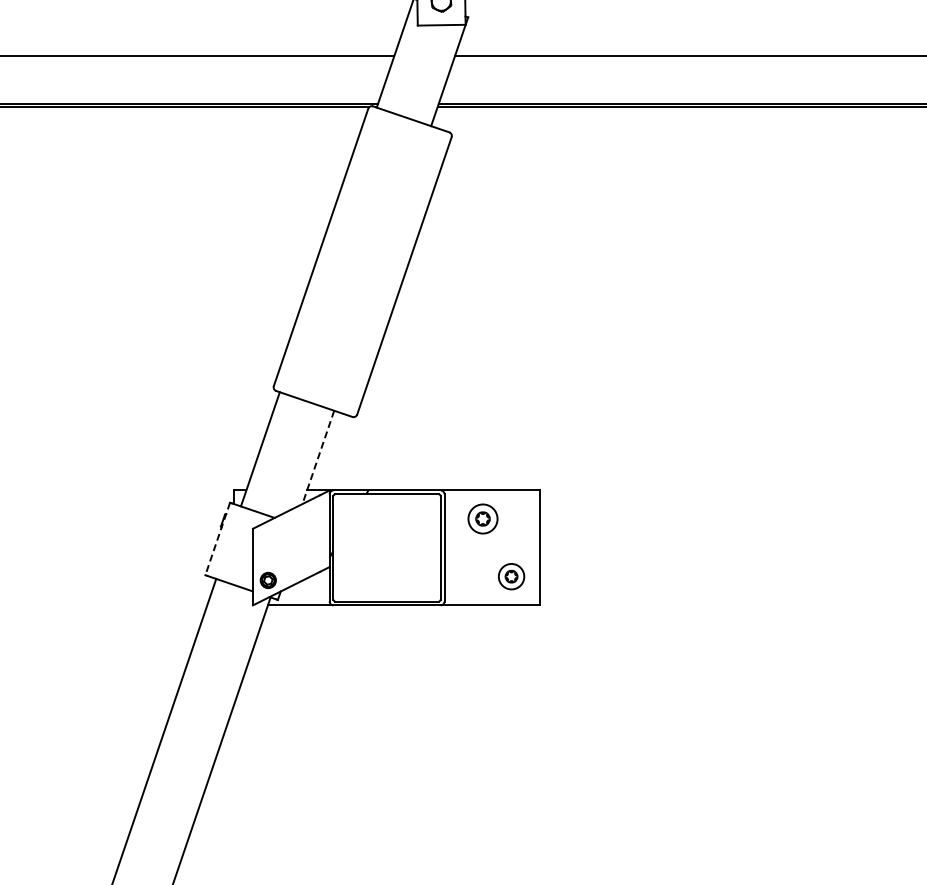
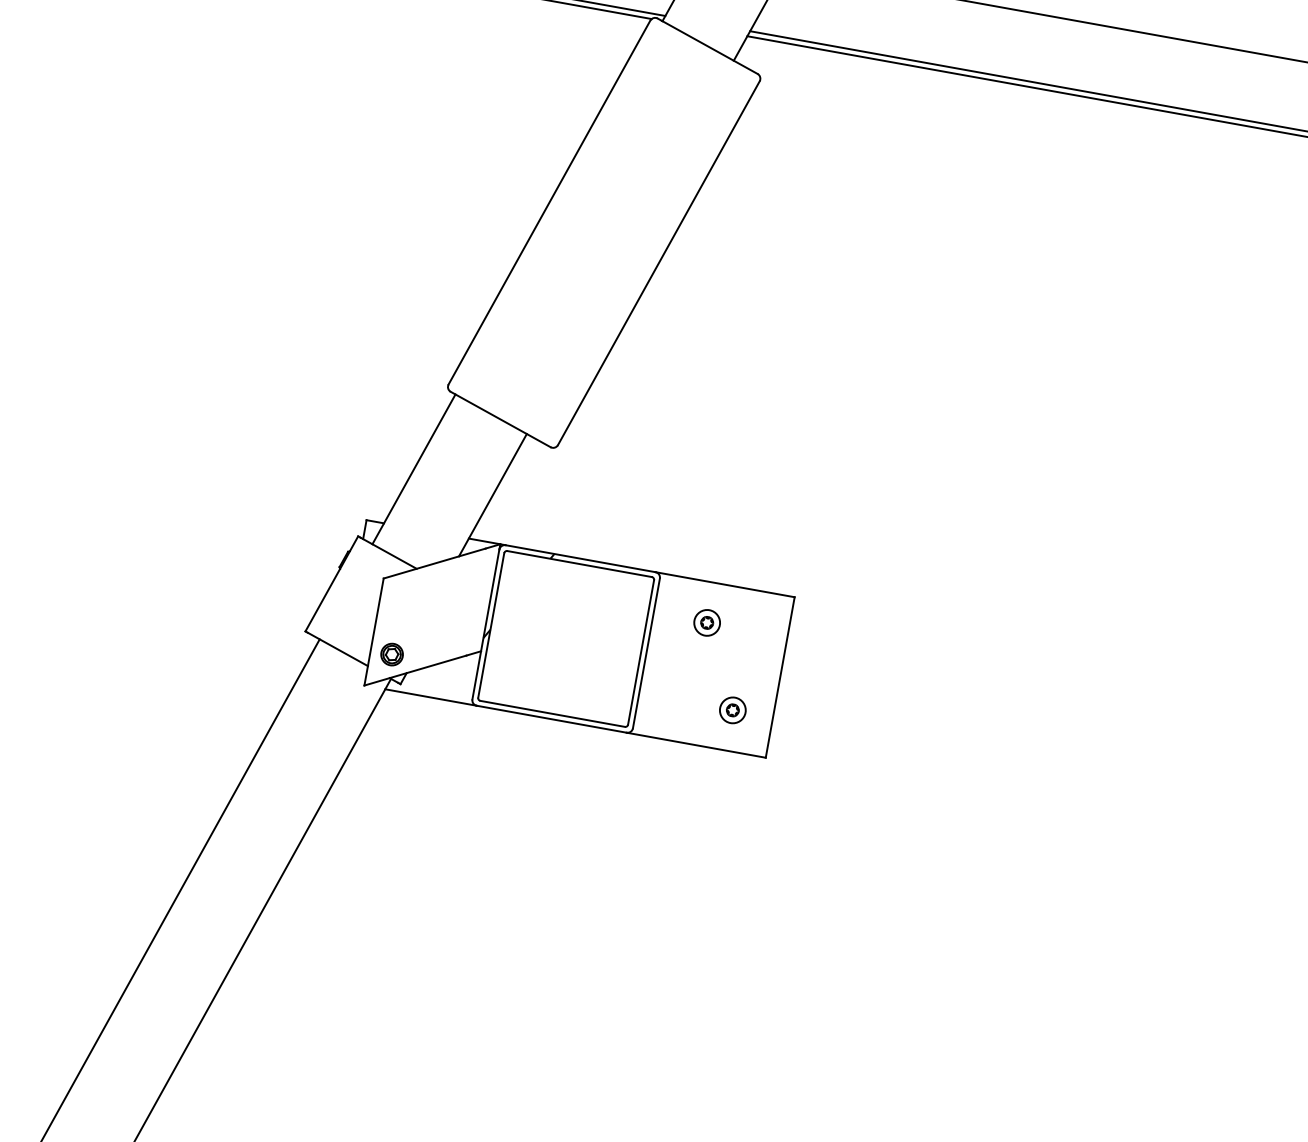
line: (318, 457) -> (493, 495), dashed -> solid
part: (482, 519) -> (706, 623), size x0.62
line: (217, 539) -> (331, 584), dashed -> solid
part: (511, 576) -> (732, 710), size x0.71

